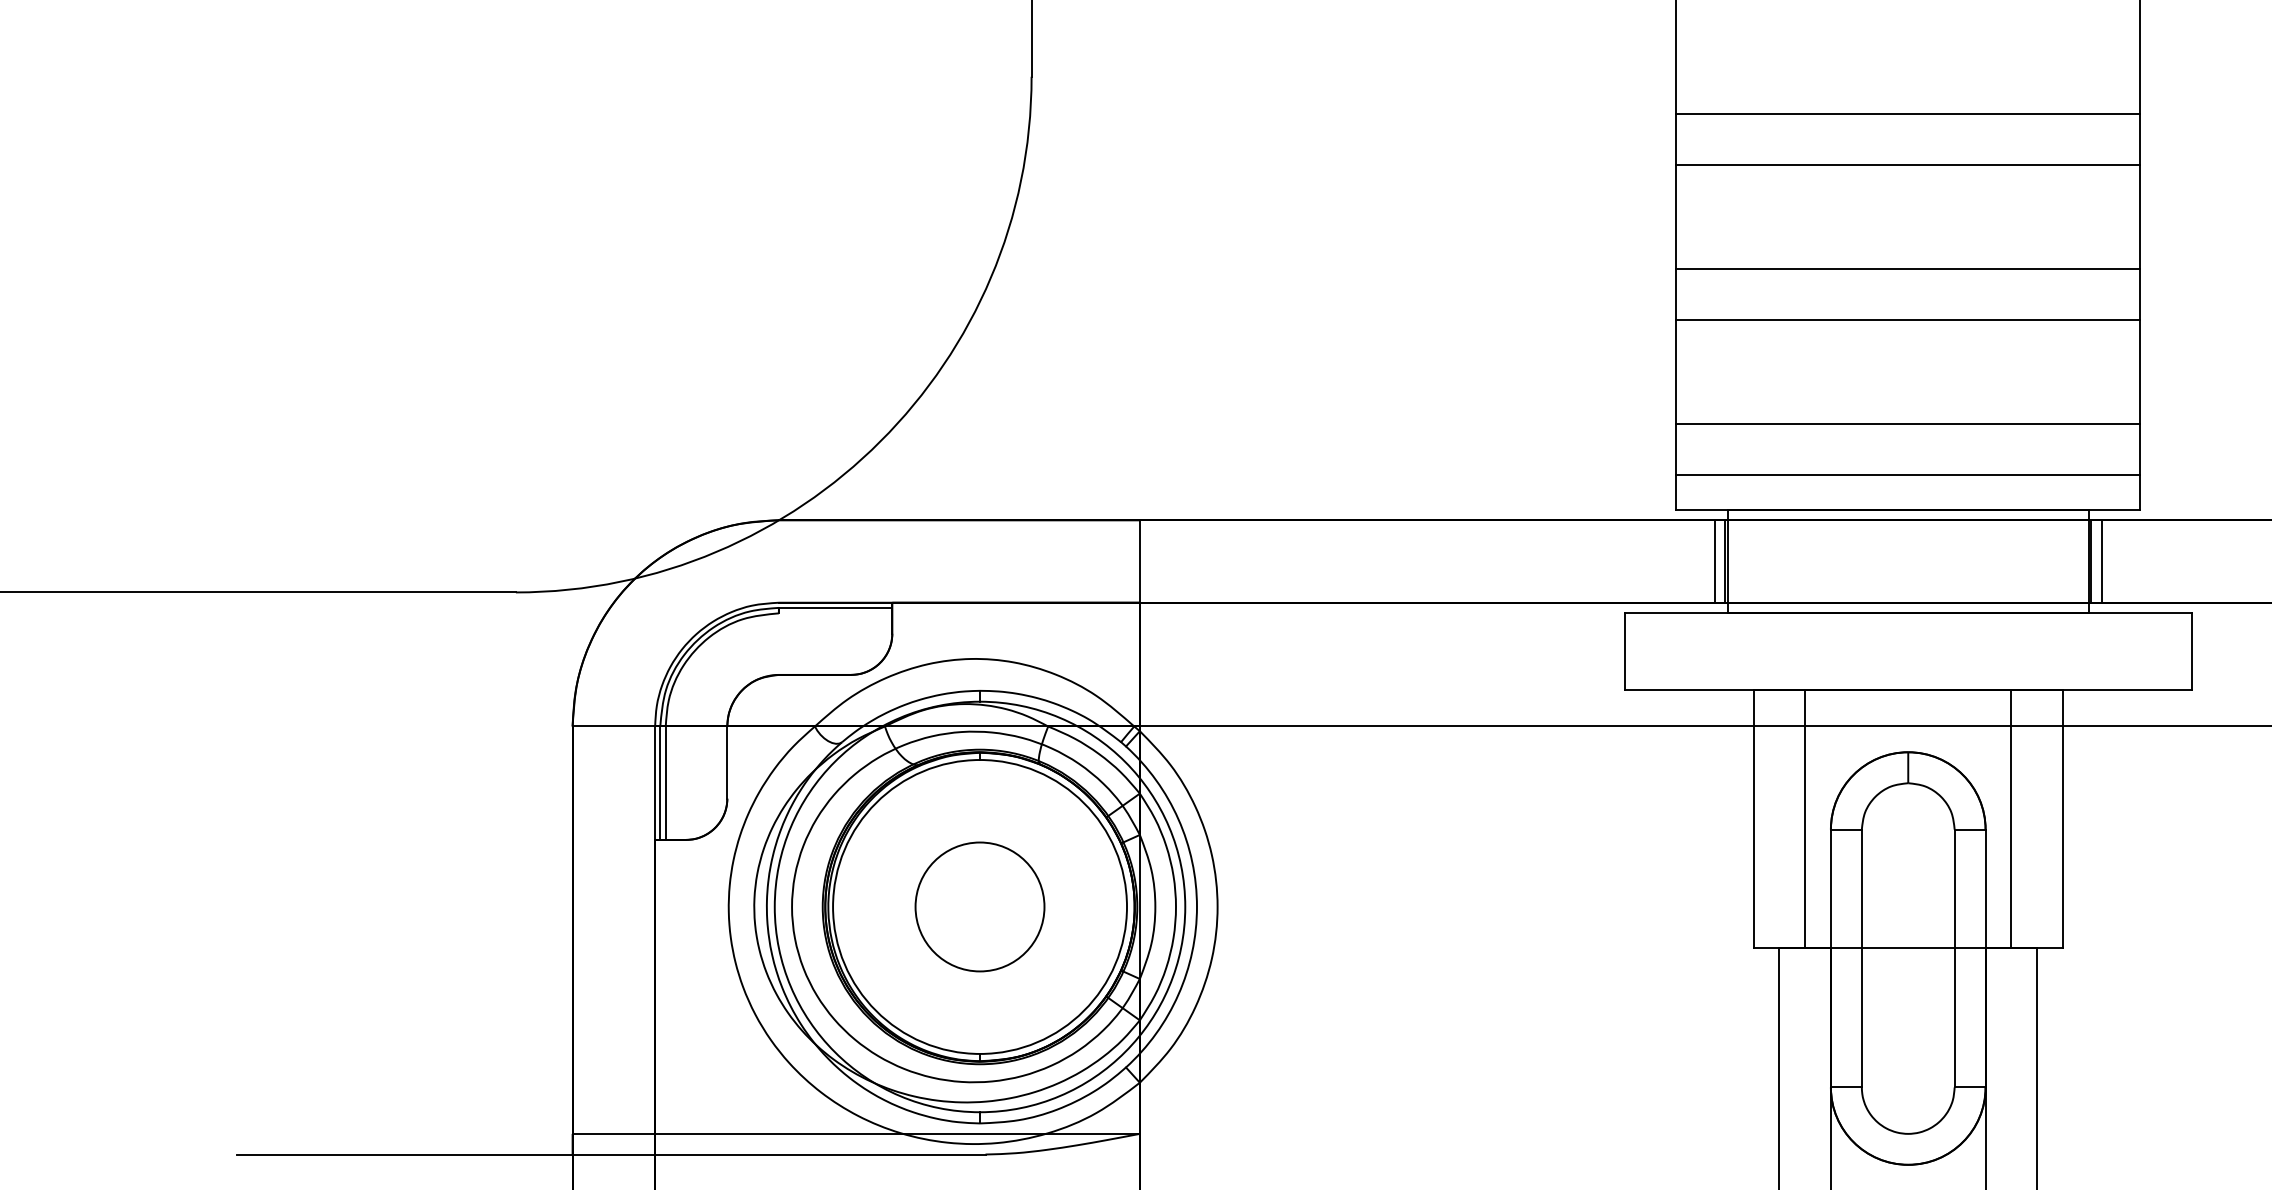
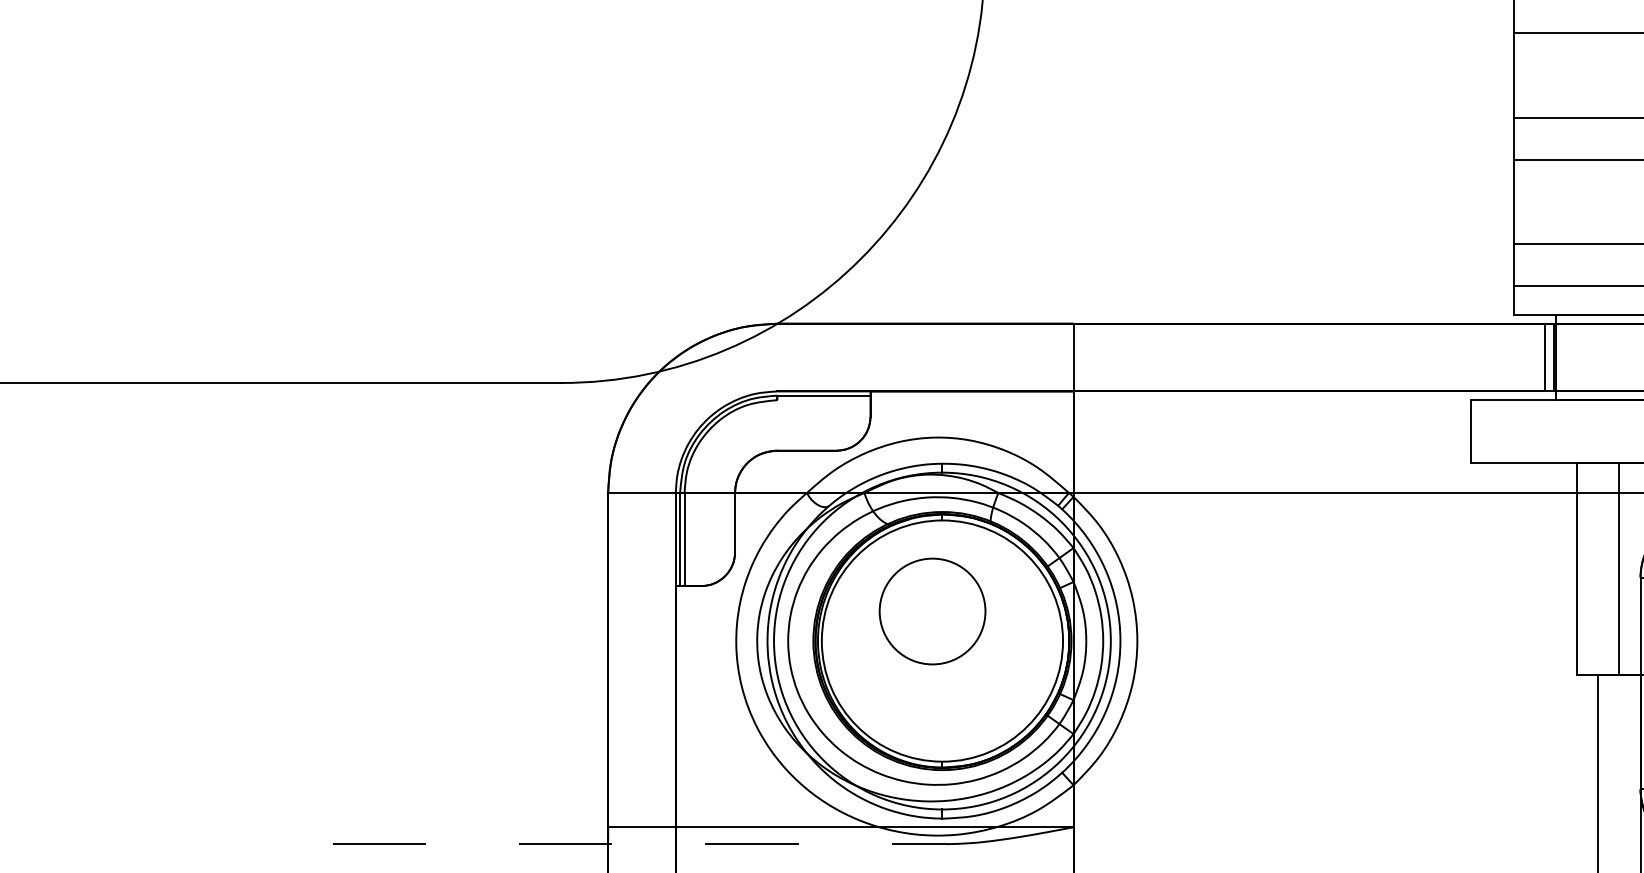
circle: (979, 906) -> (932, 611), moved
line: (611, 1154) -> (640, 844), solid -> dashed

